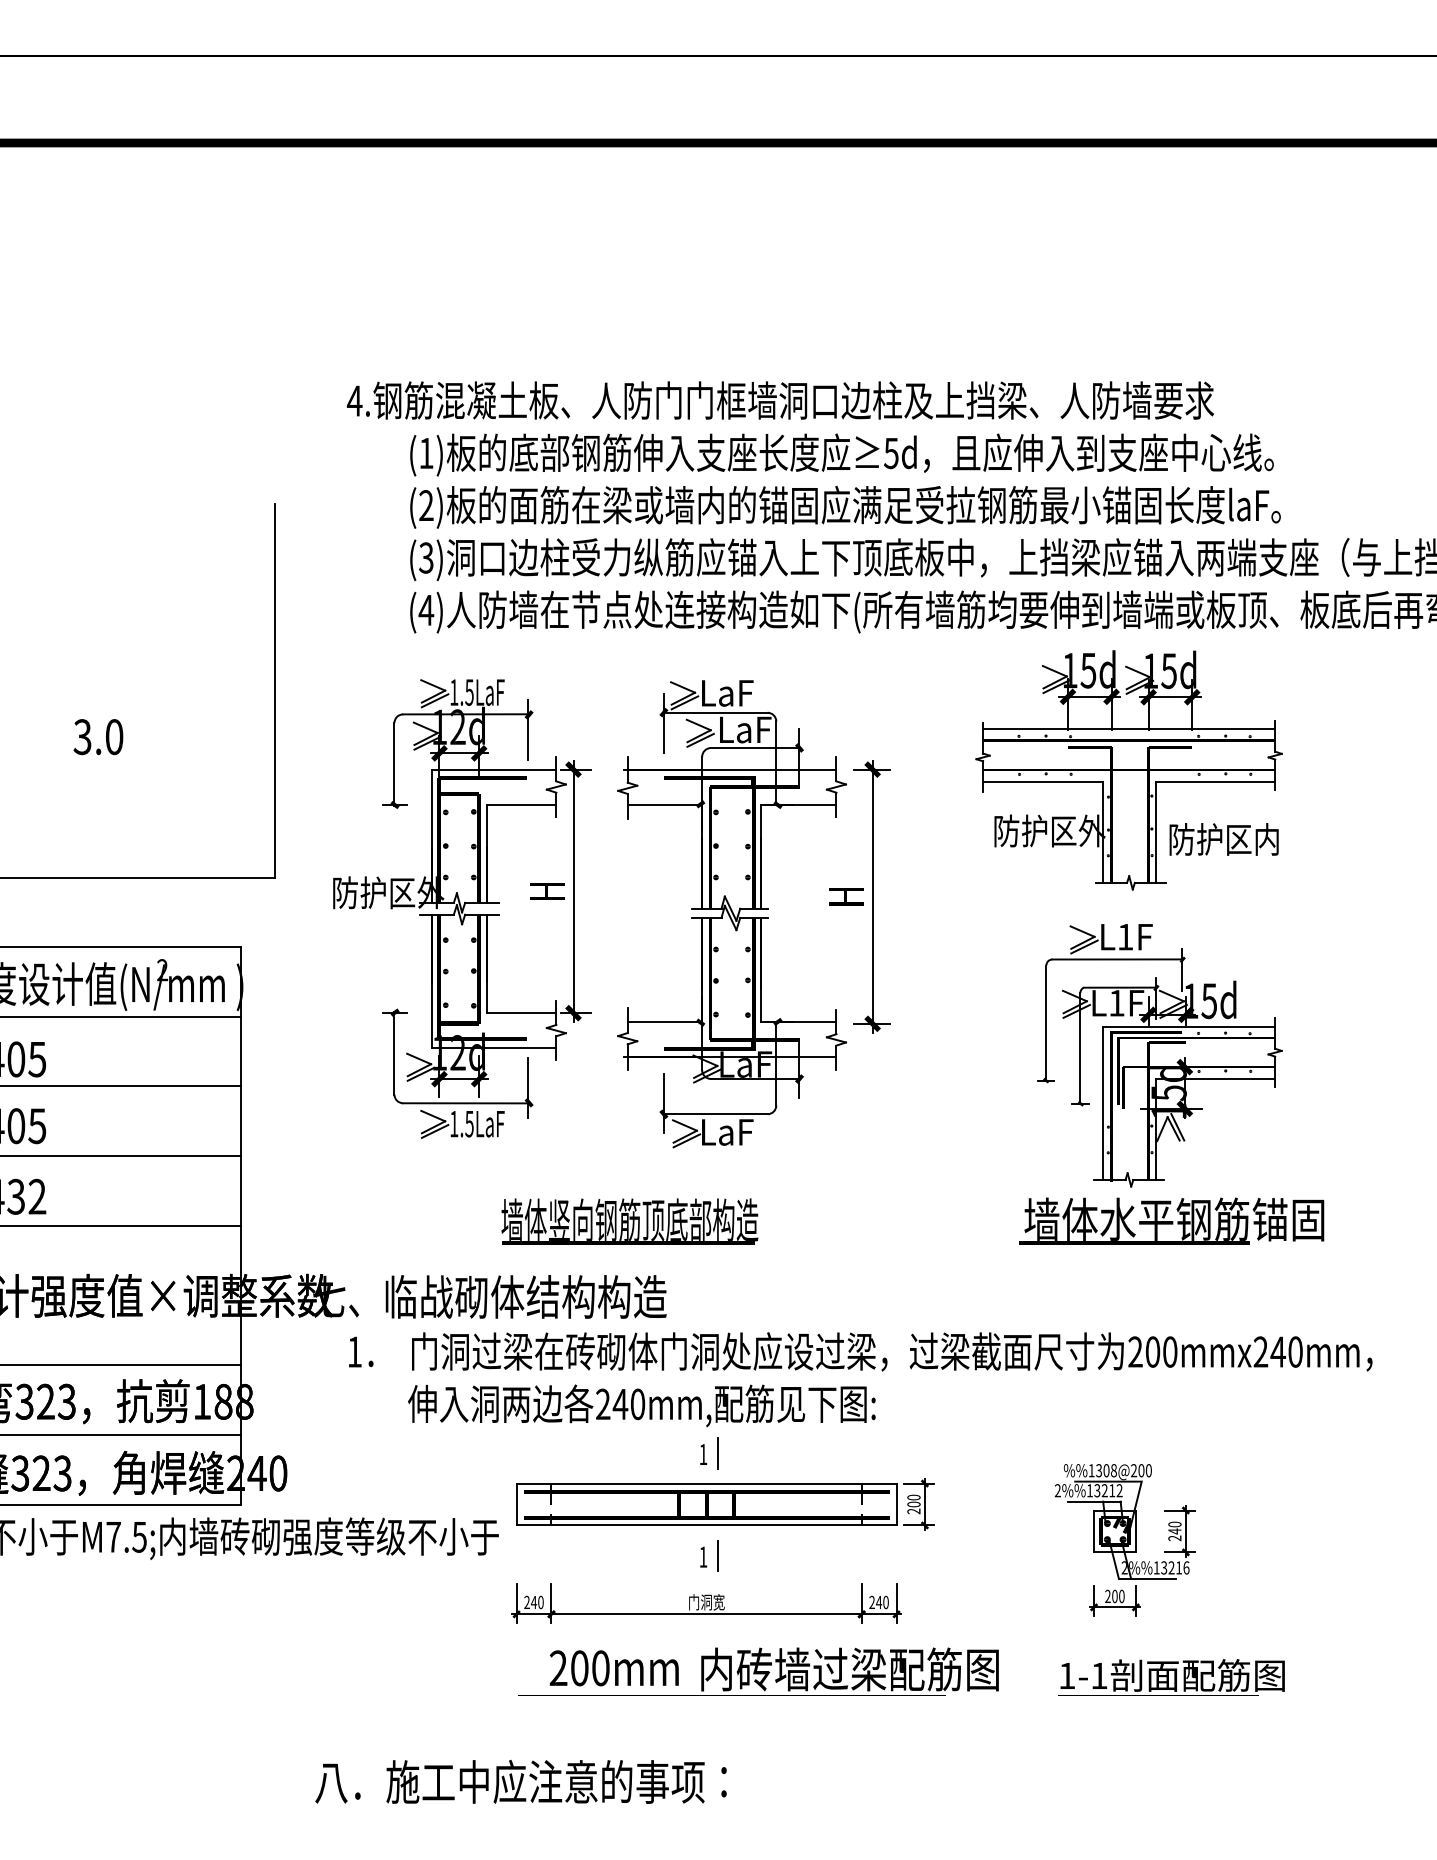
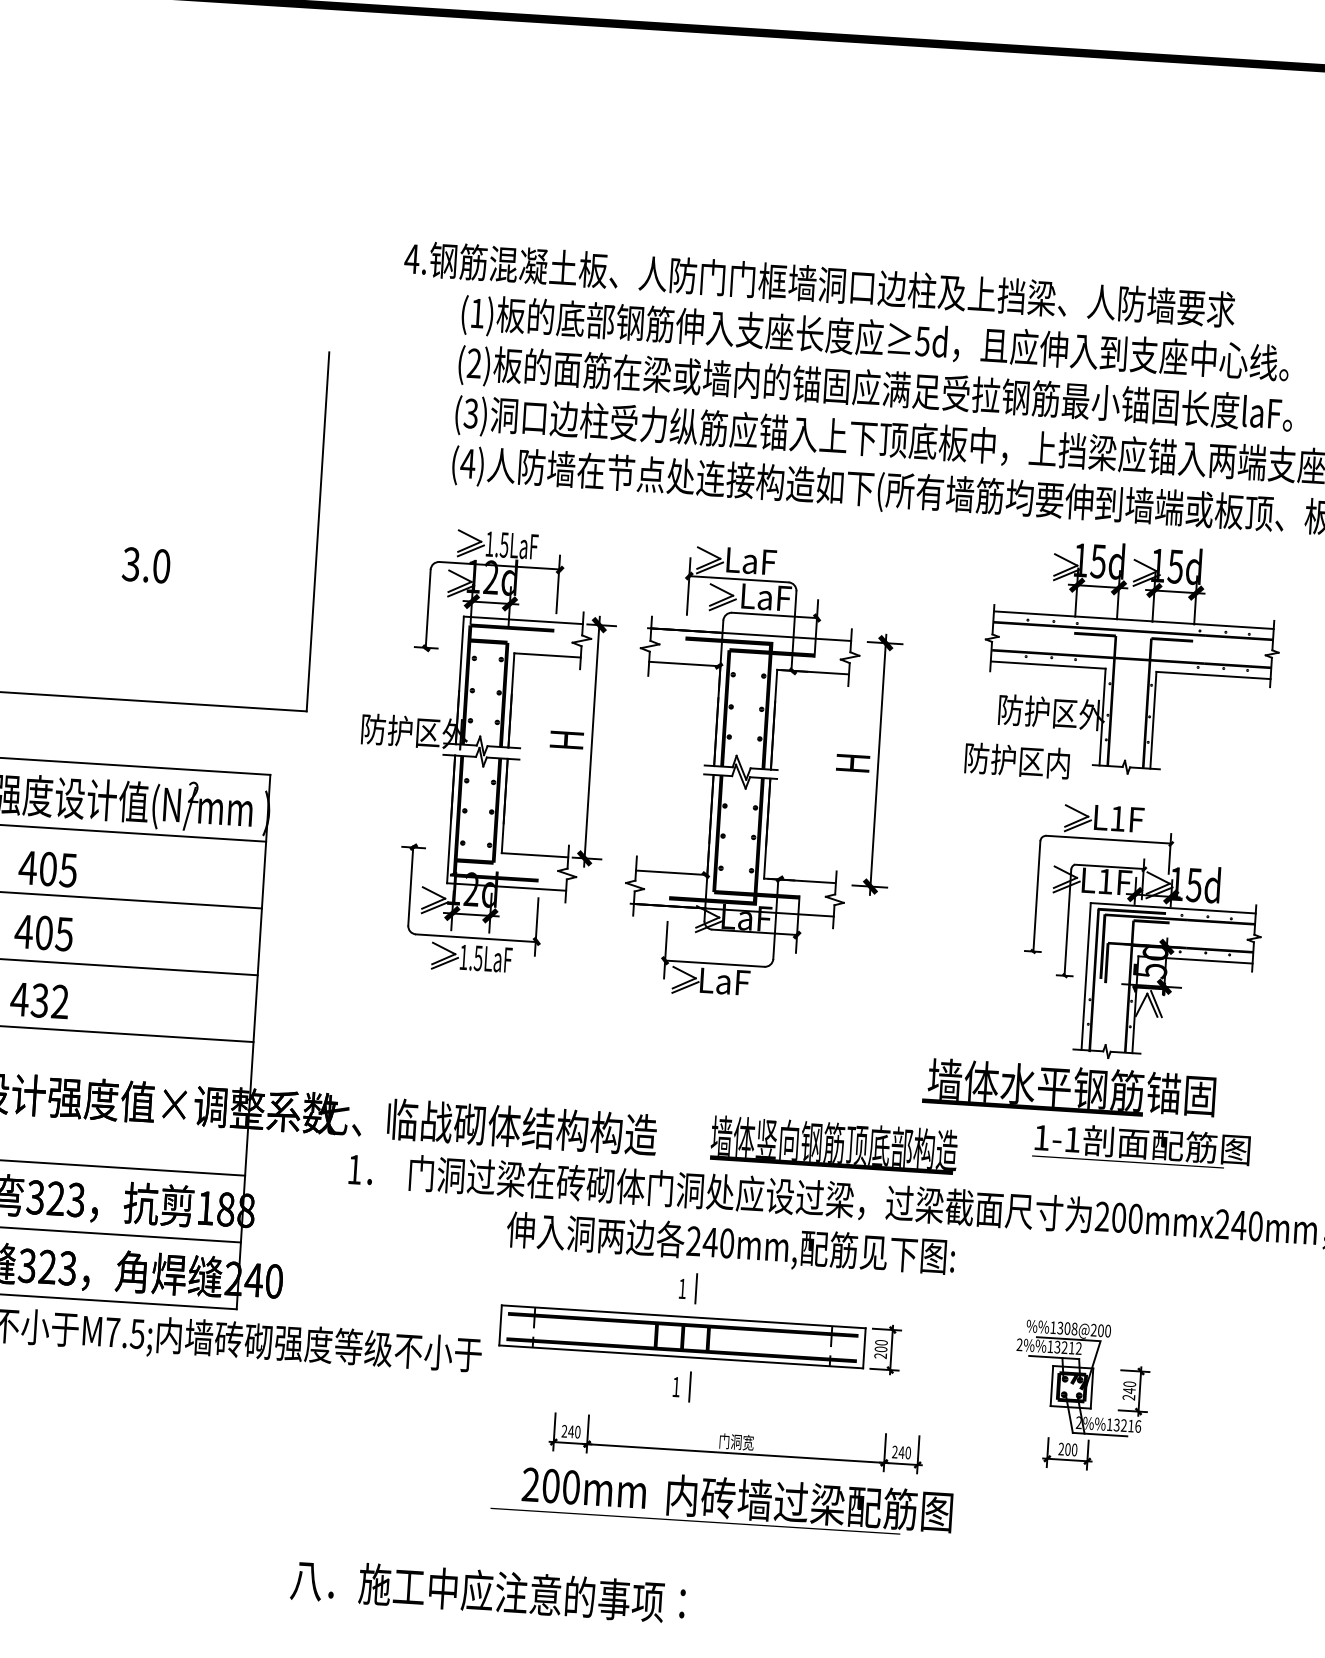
text: (1223, 839) -> (1016, 760), moved
text: (1171, 1220) -> (1069, 1088), moved
text: (629, 1221) -> (833, 1144), moved
text: (641, 1405) -> (730, 1244), moved
part: (706, 1603) -> (736, 1443), moved
text: (1171, 1677) -> (1141, 1145), moved

